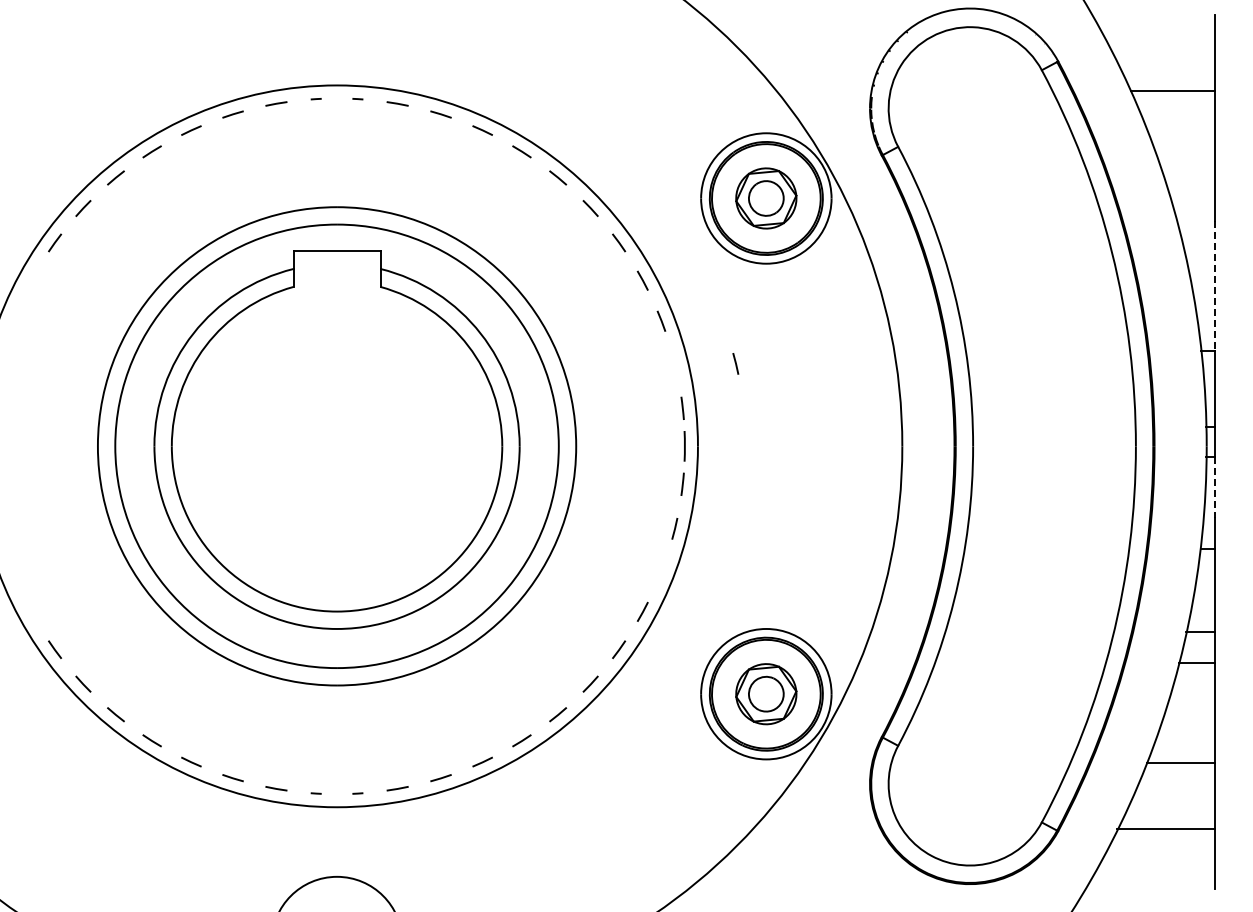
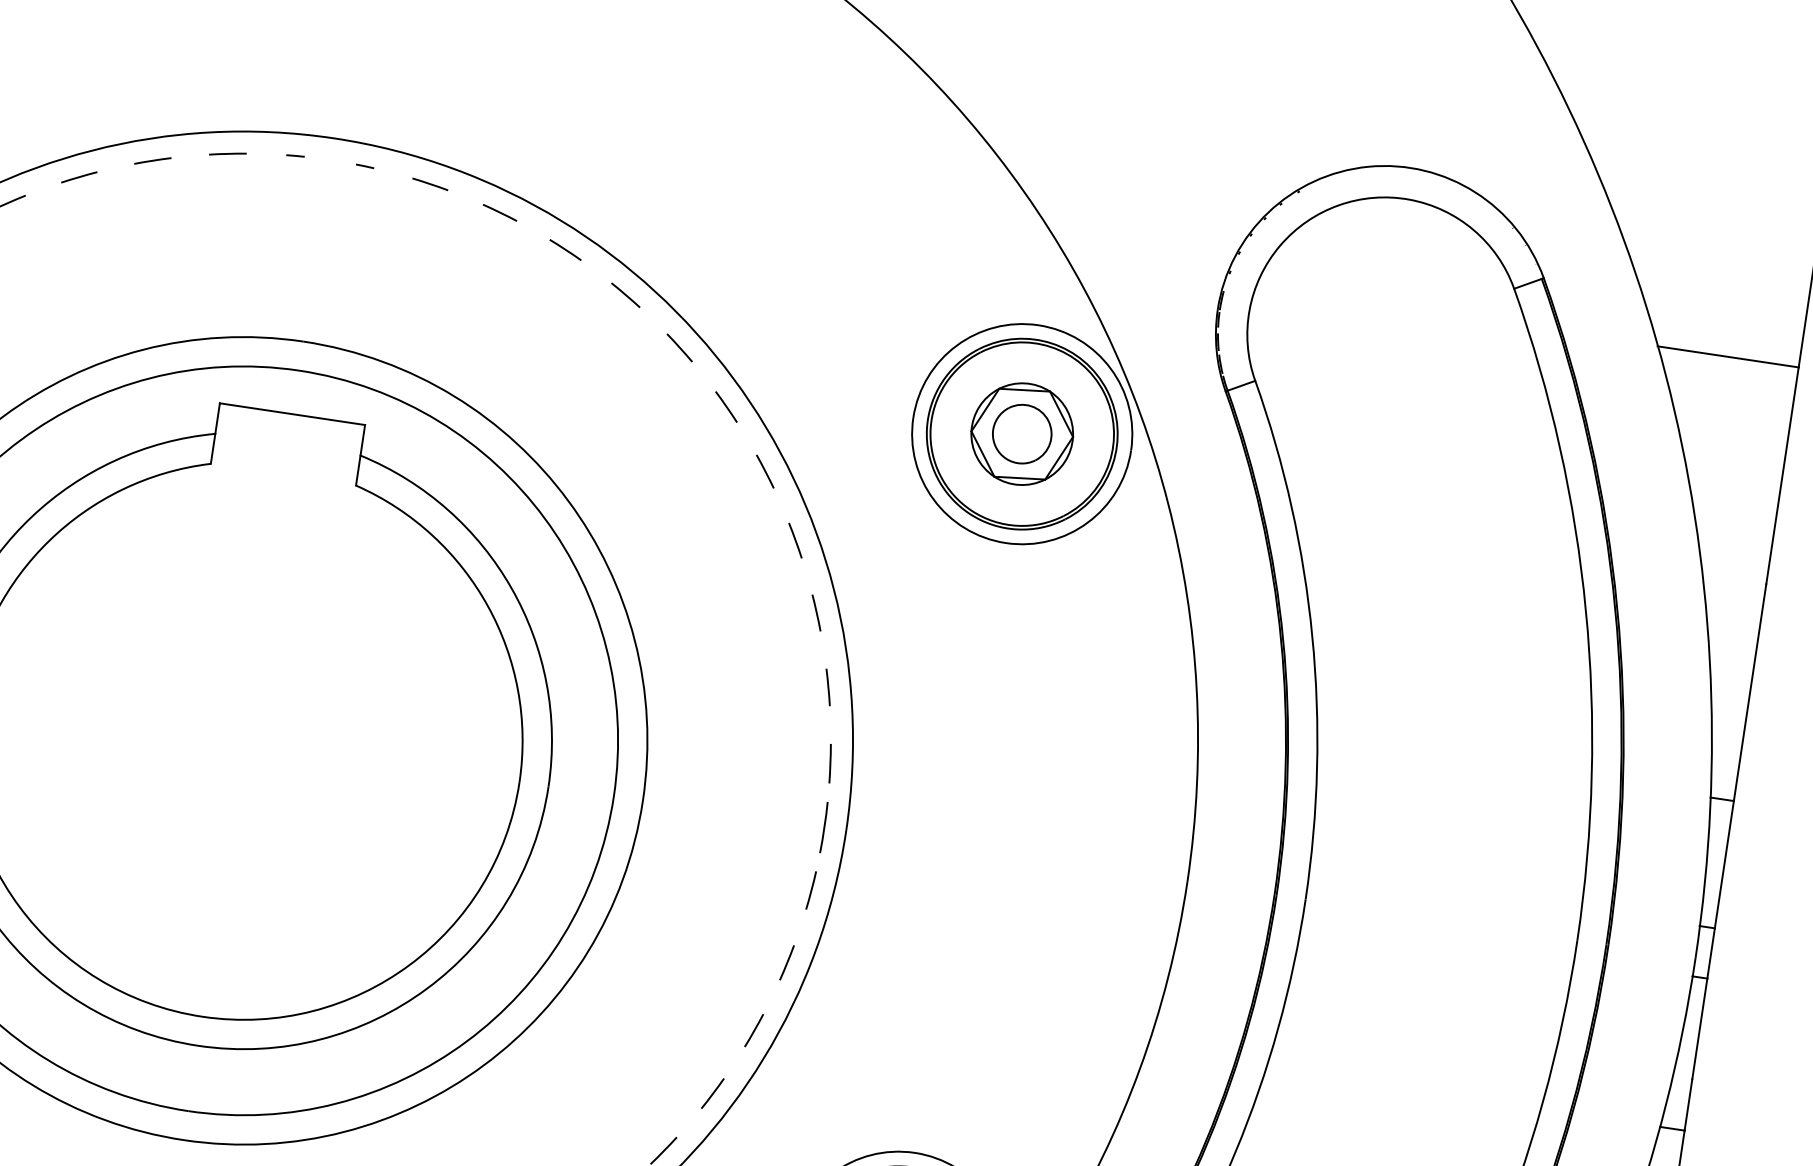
line: (1215, 286) -> (1750, 693), dashed -> solid
line: (735, 363) -> (827, 686), moved
line: (1215, 488) -> (1699, 1030), dashed -> solid
line: (661, 570) -> (754, 1029), added

